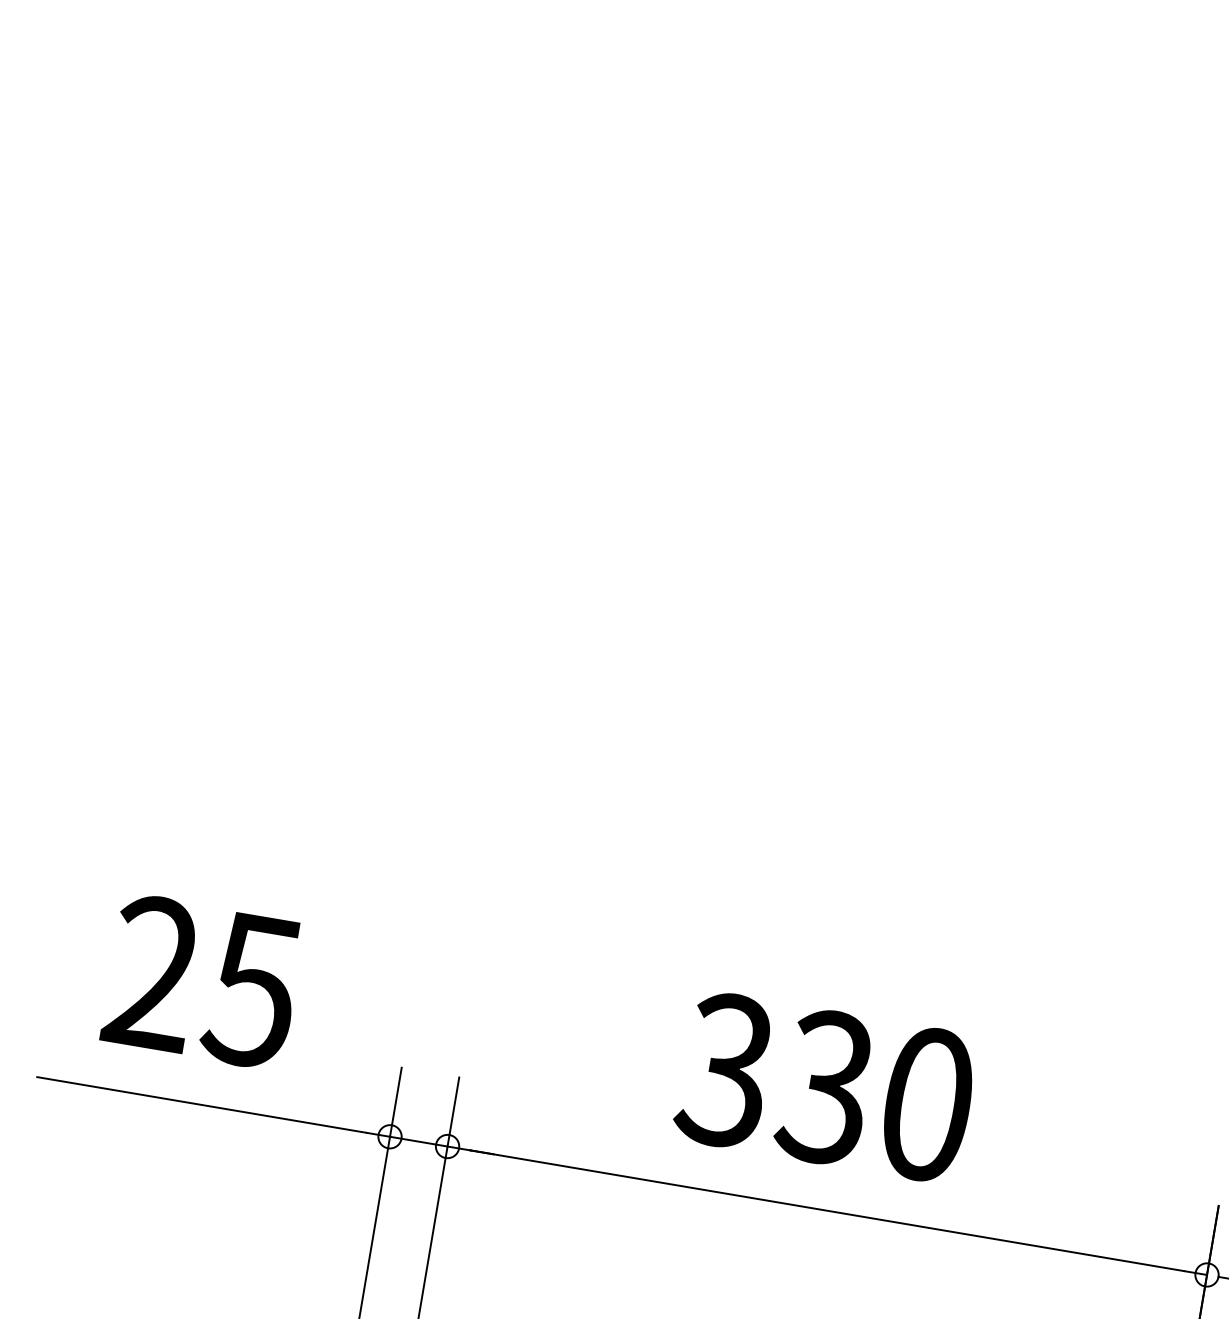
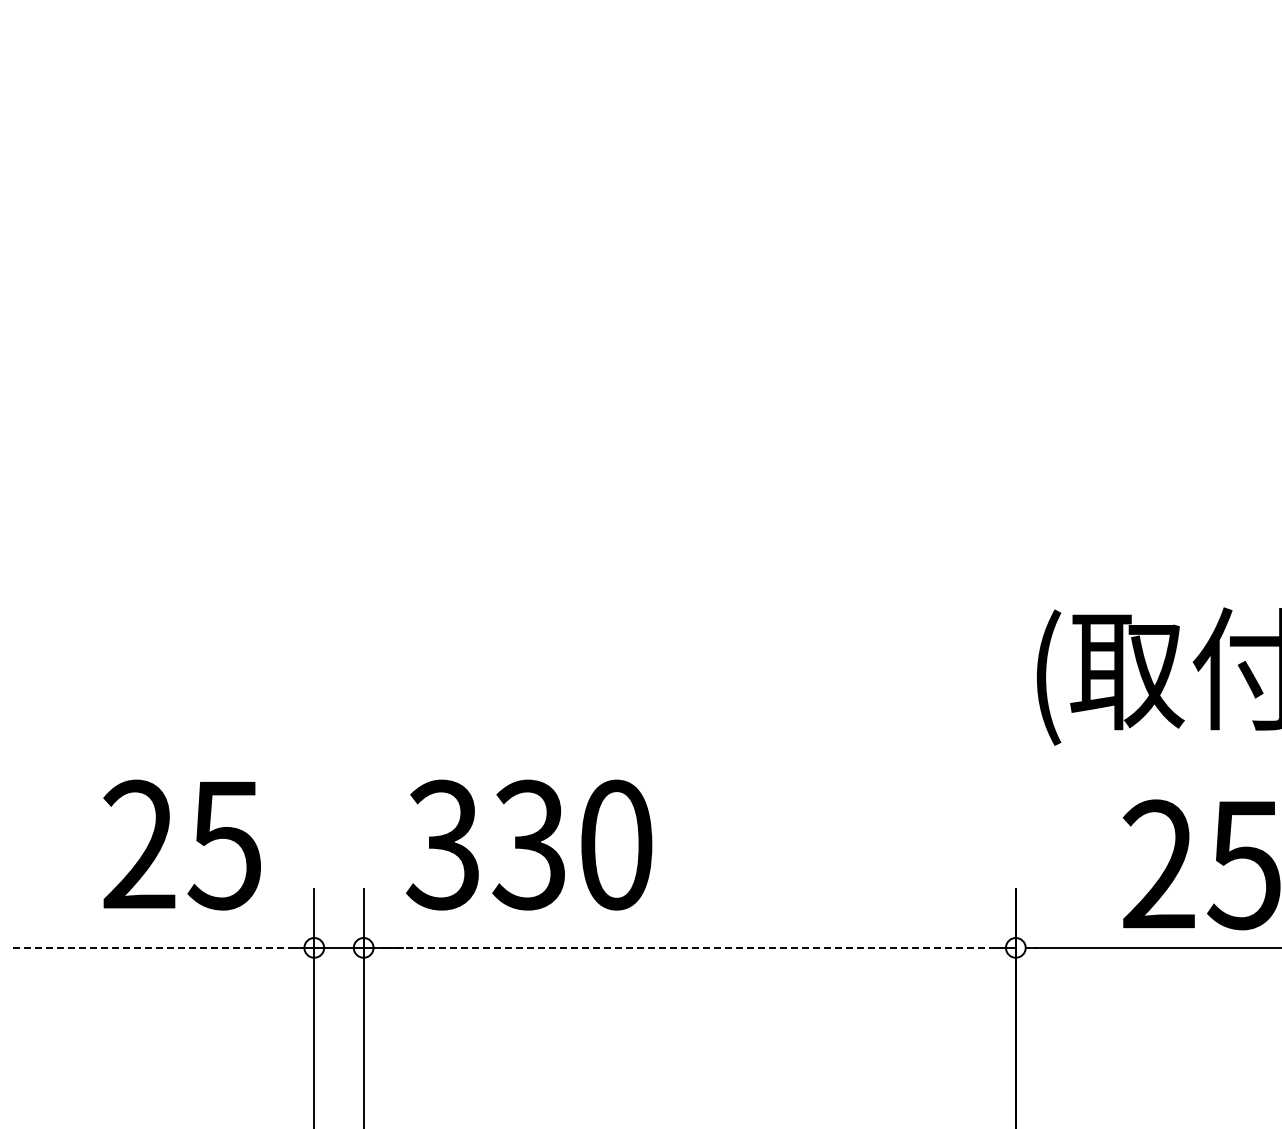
text: (202, 981) -> (181, 844), moved
text: (826, 1086) -> (529, 844), moved
line: (201, 1104) -> (152, 947), solid -> dashed
line: (827, 1210) -> (689, 947), solid -> dashed

